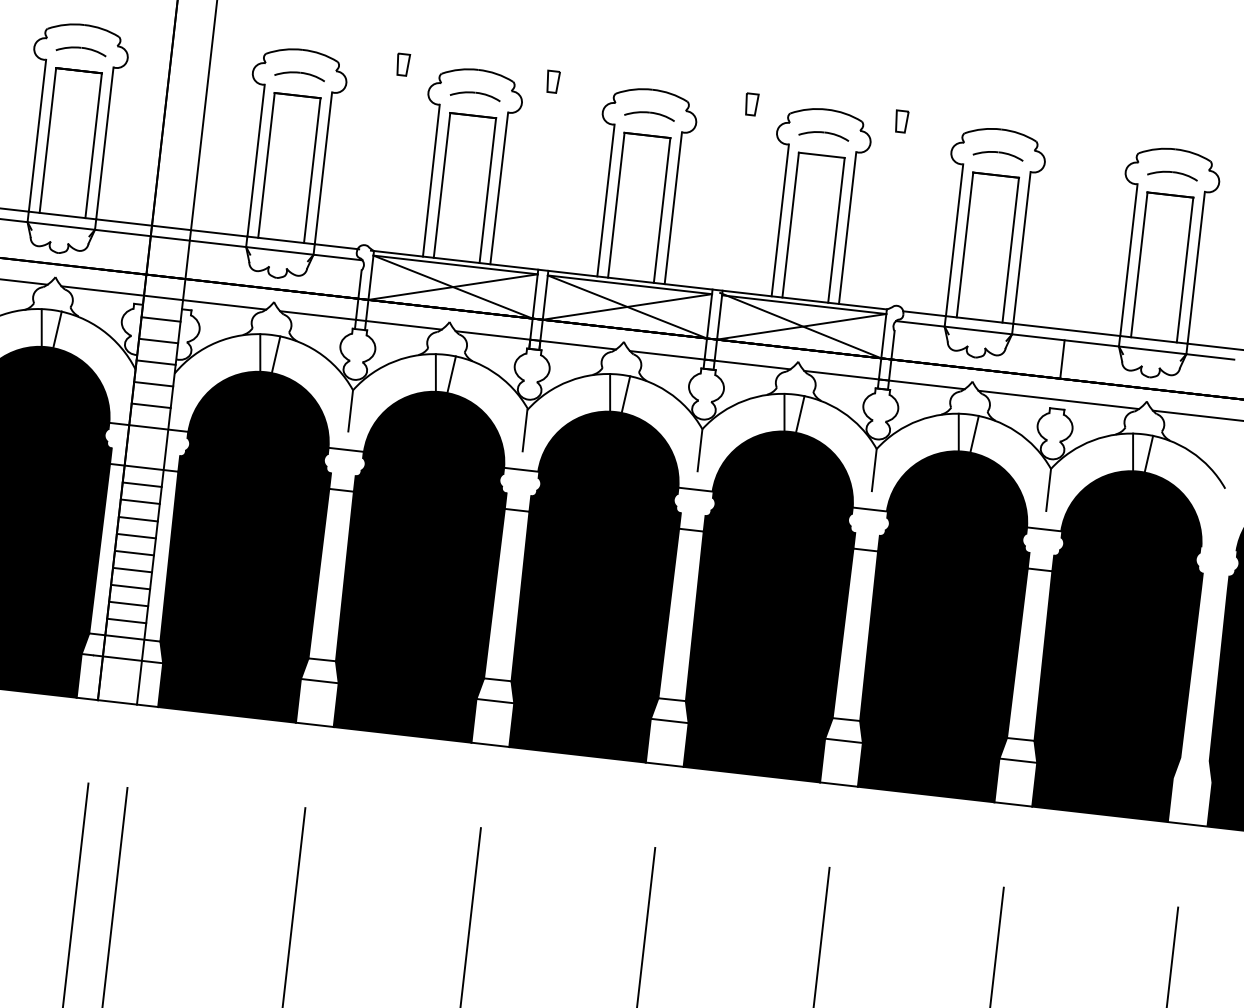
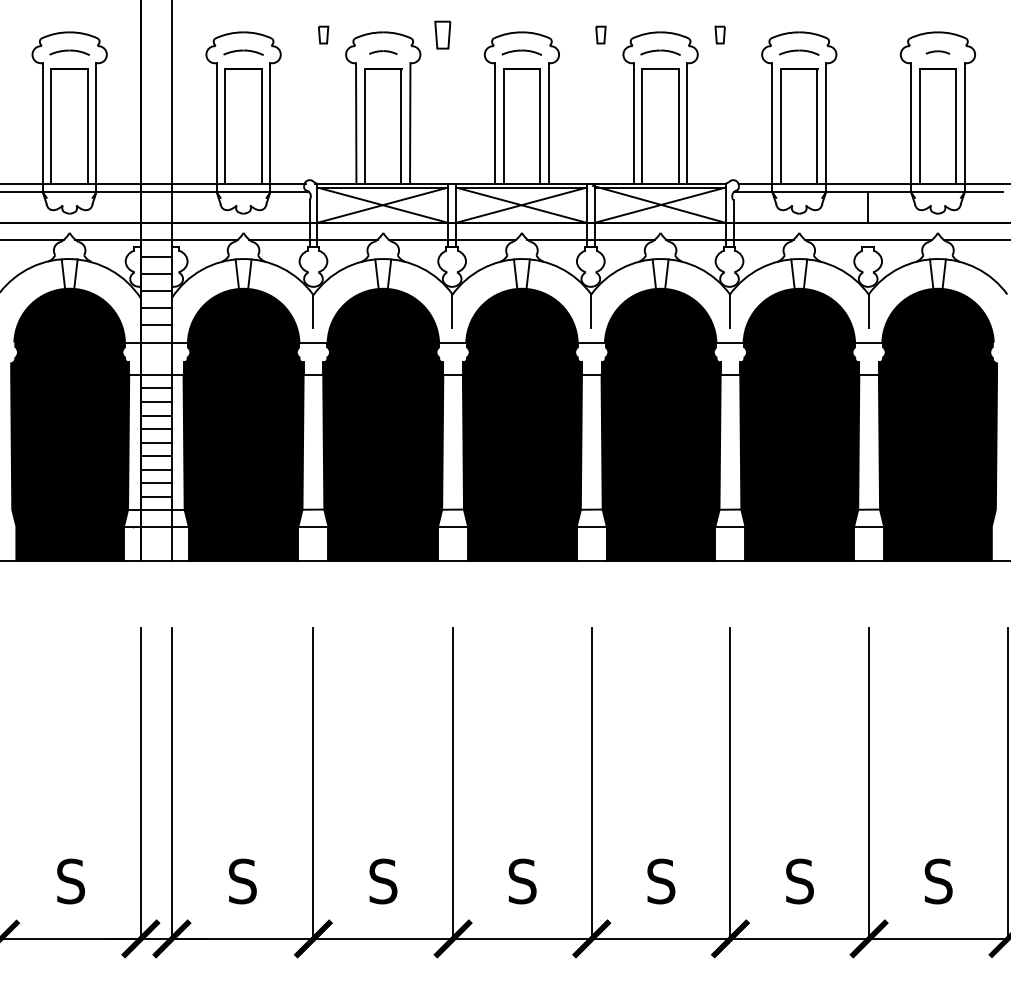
part: (552, 81) -> (442, 34), size x1.6
part: (475, 95) -> (383, 52), size x0.7
part: (1172, 174) -> (937, 52), size x0.6

